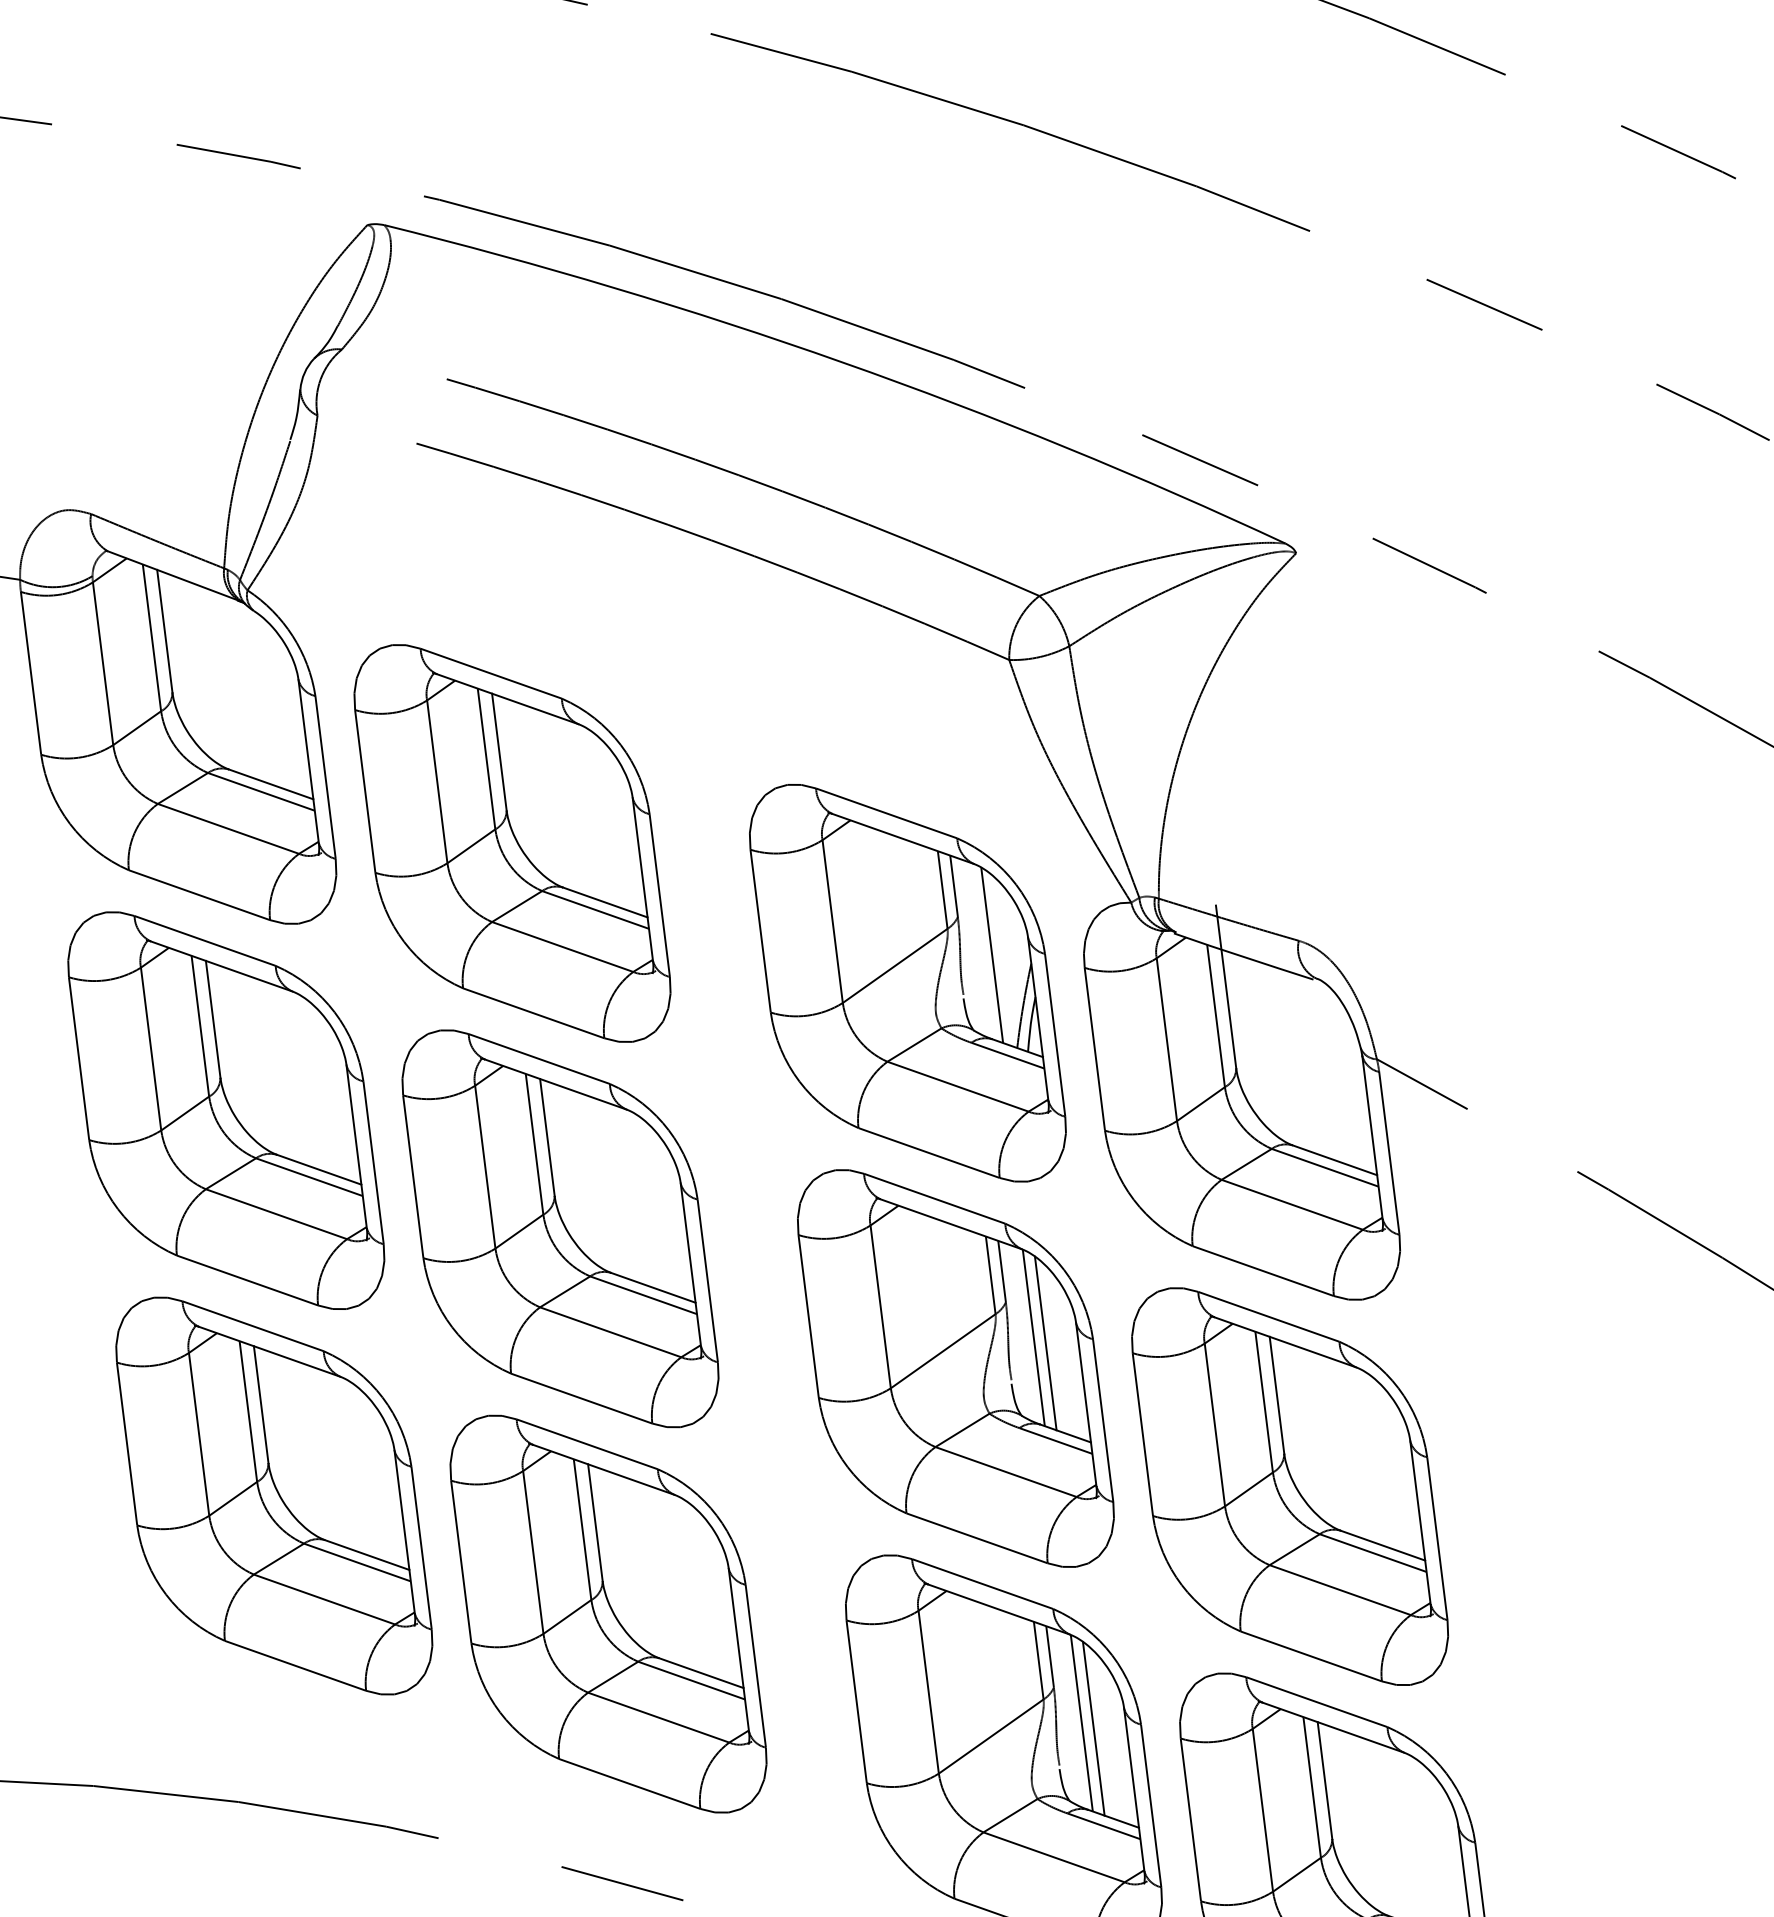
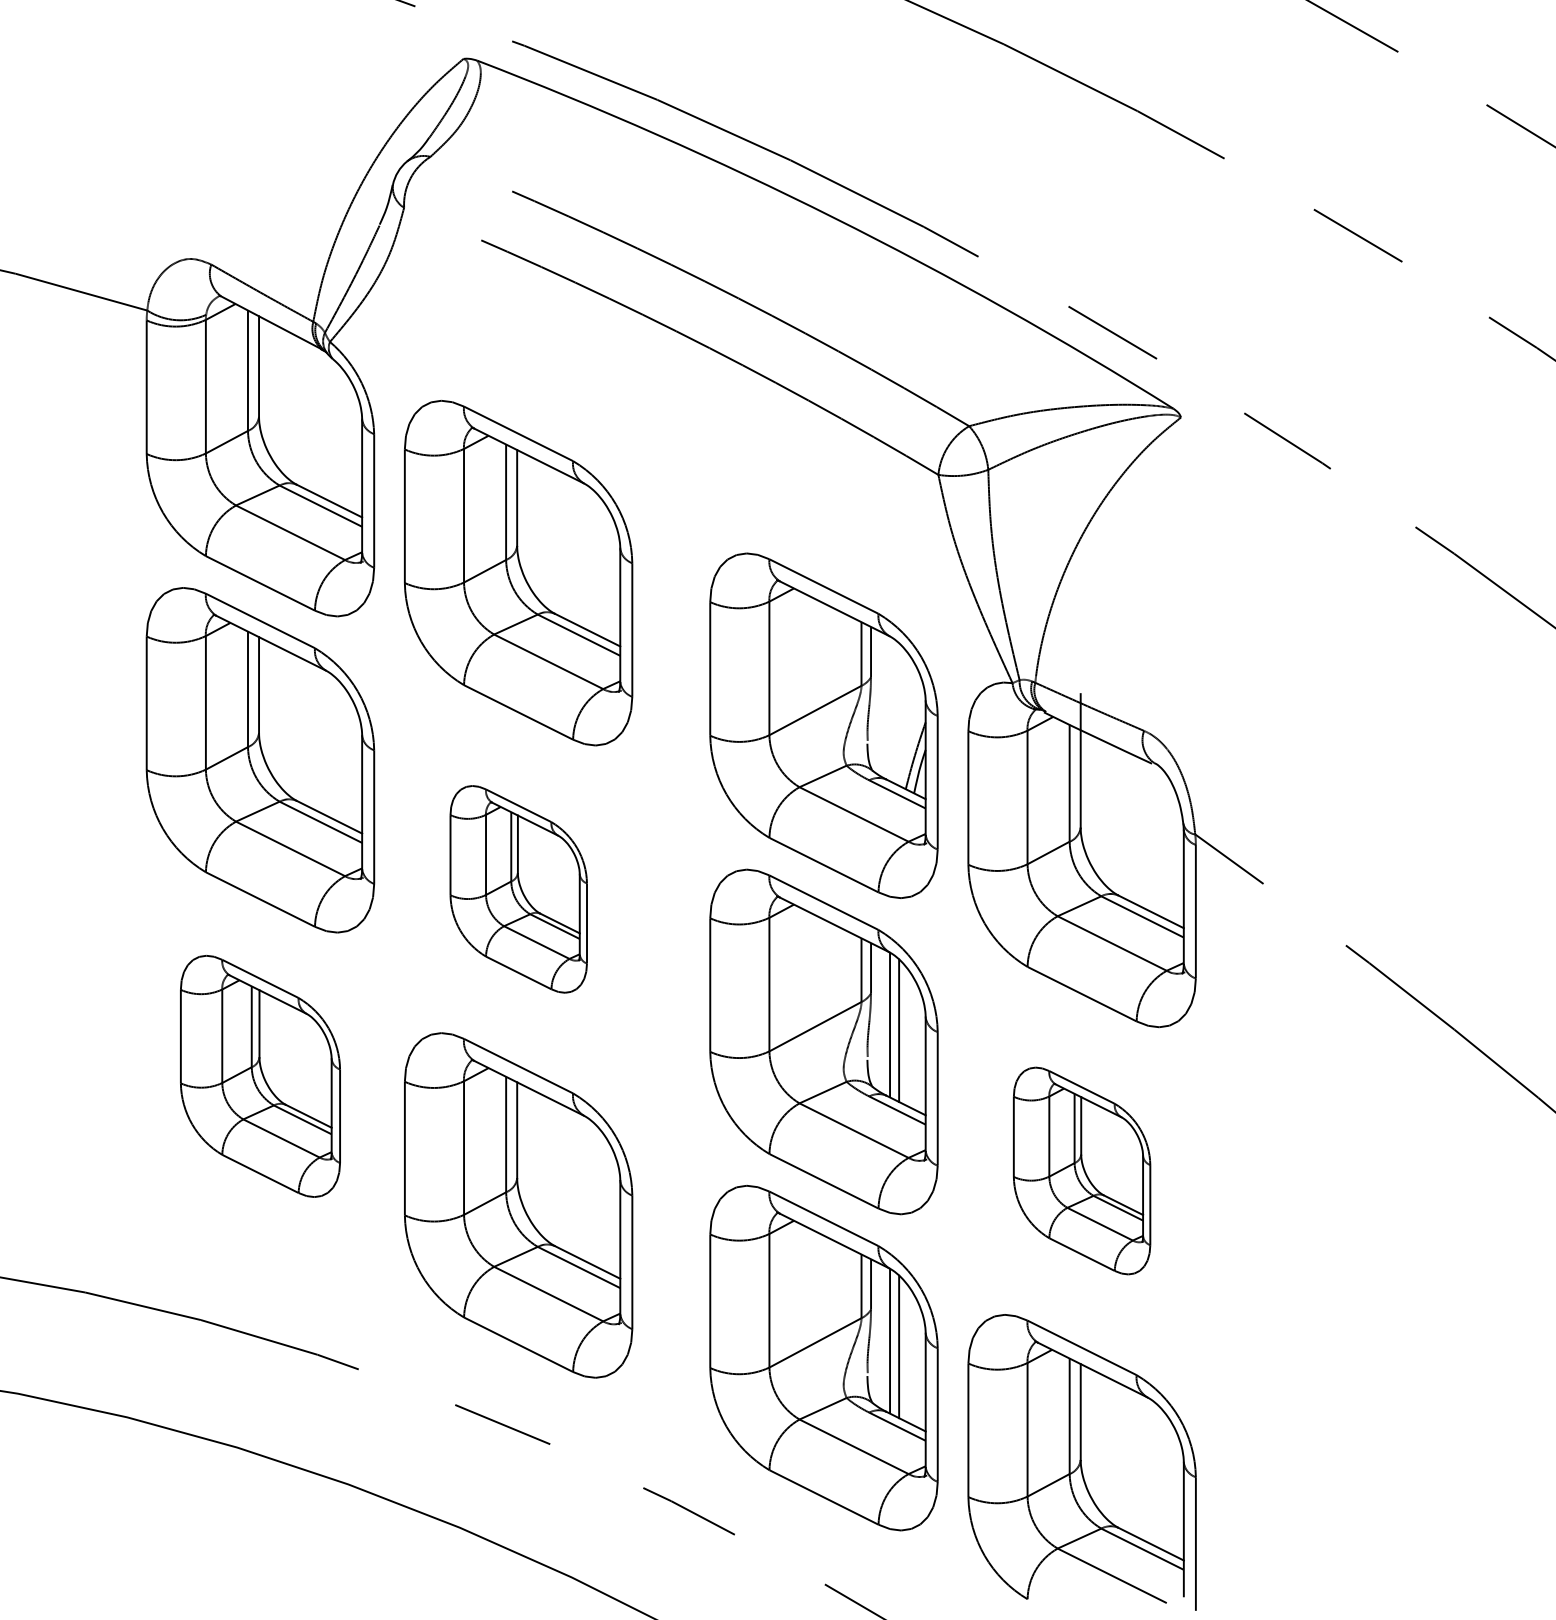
line: (991, 955) -> (894, 711), removed
part: (560, 1229) -> (518, 889), size x0.6
part: (1289, 1486) -> (1081, 1170), size x0.6
part: (274, 1496) -> (260, 1076), size x0.7

